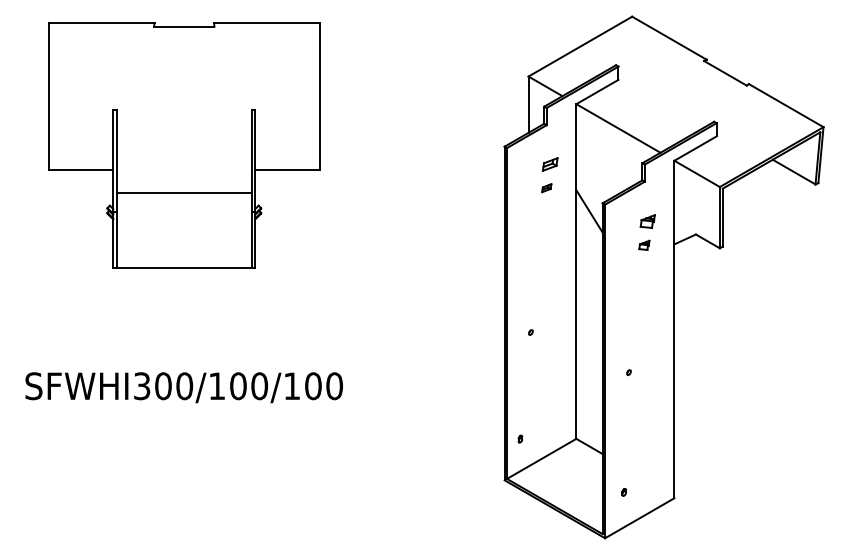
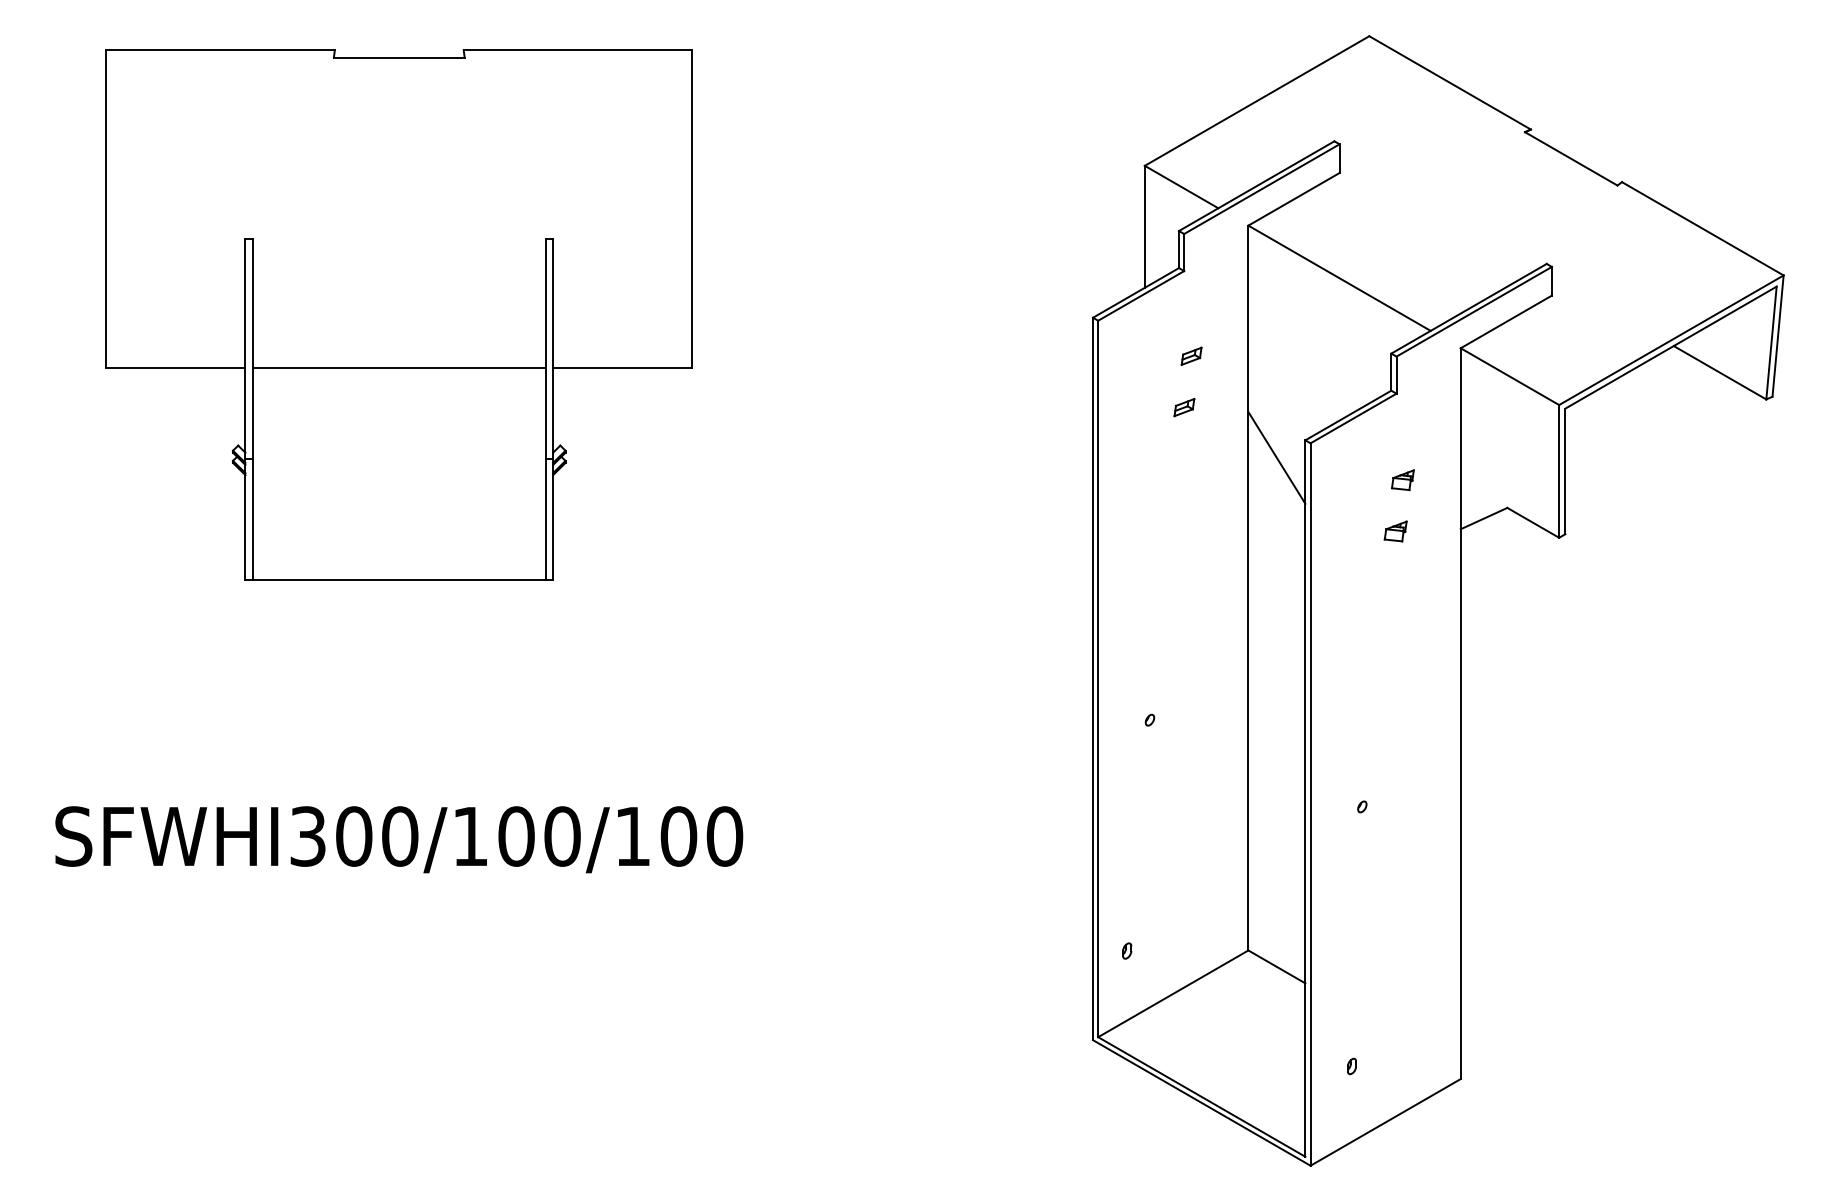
part: (549, 164) -> (1190, 356), size x0.62
line: (183, 192) -> (397, 367), moved
part: (647, 221) -> (1402, 479), size x0.71

